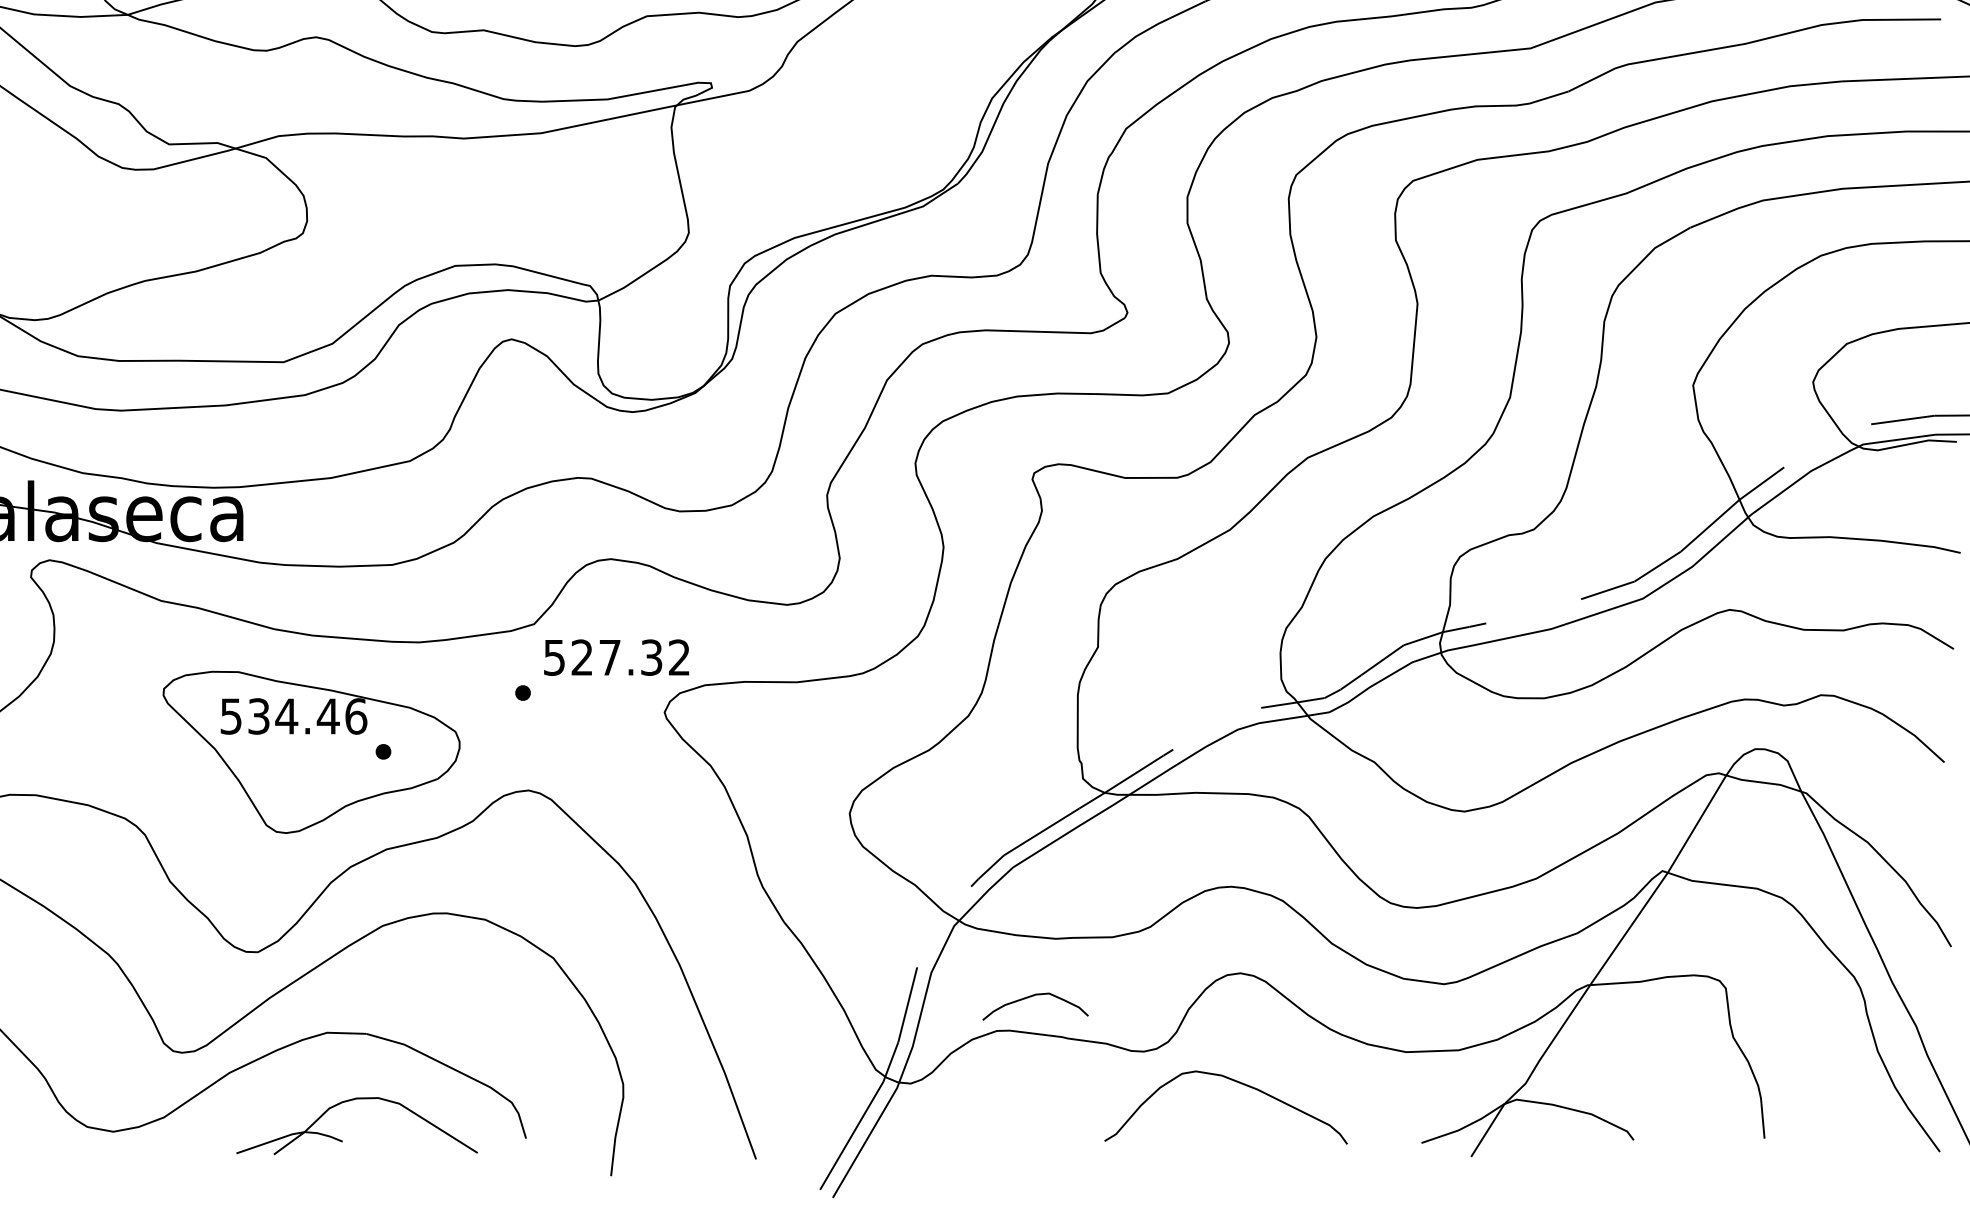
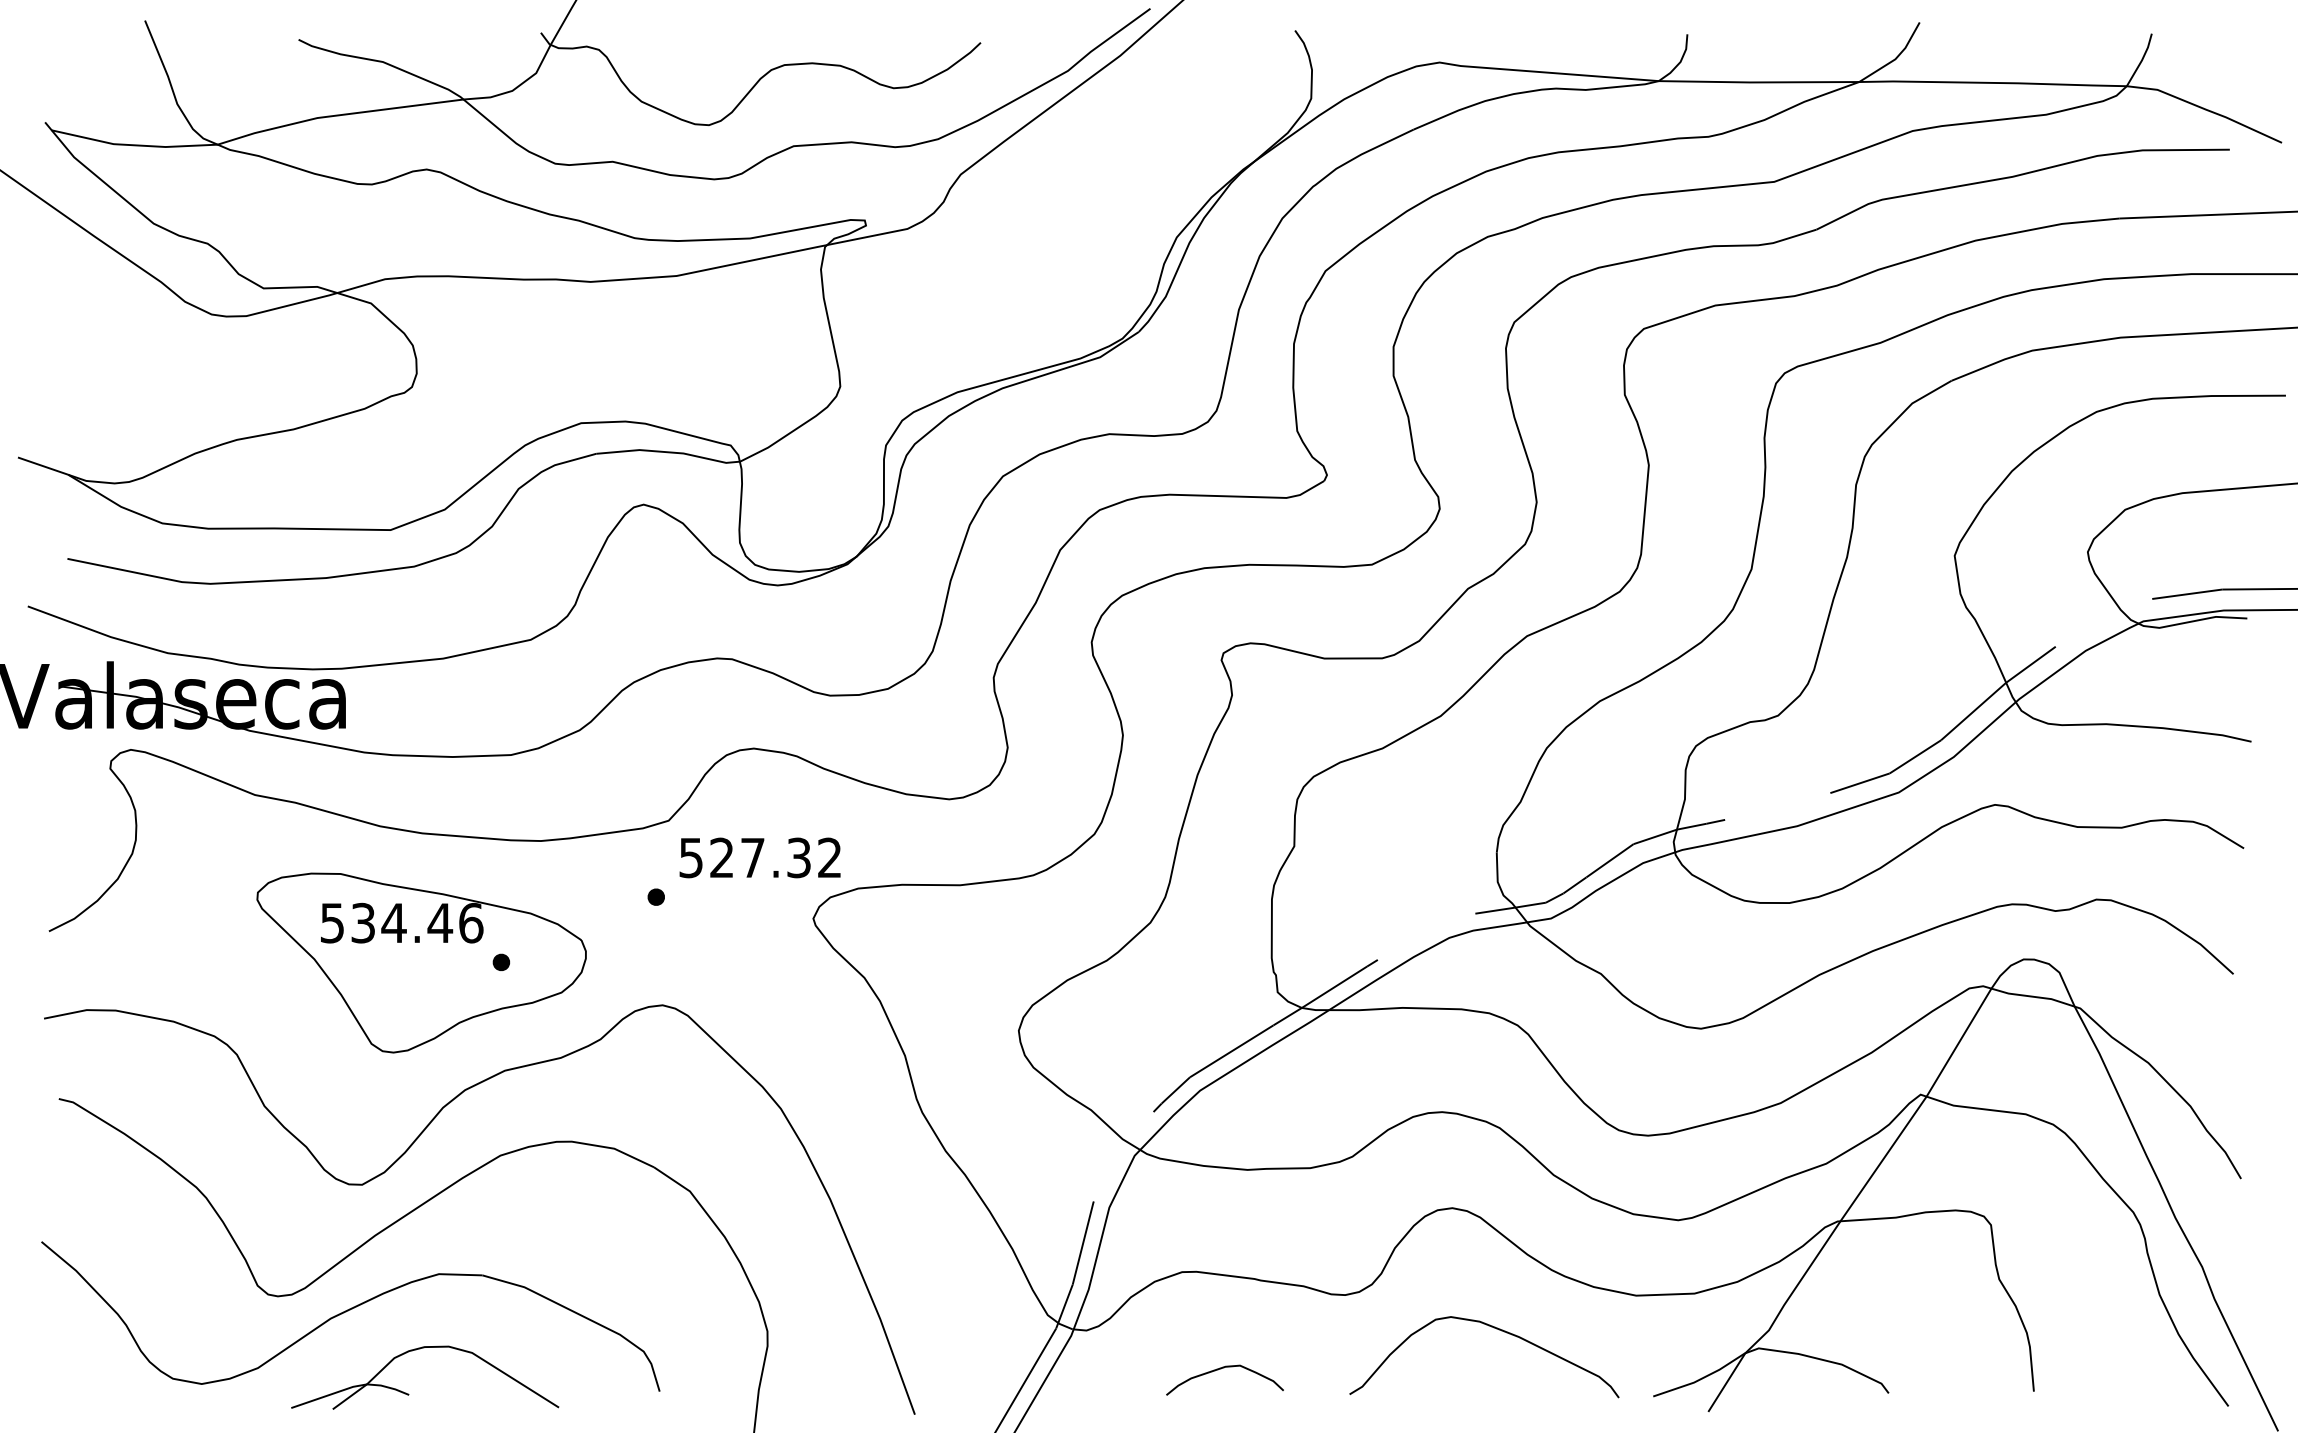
curve: (1032, 997) -> (1221, 1369), moved
curve: (1236, 1082) -> (1496, 1329), moved
part: (342, 1140) -> (408, 1393), moved

